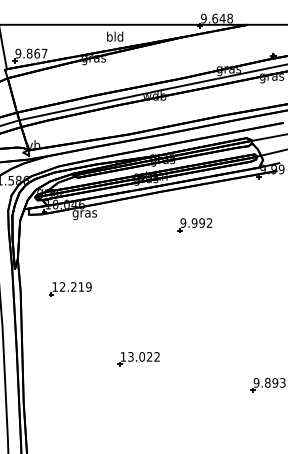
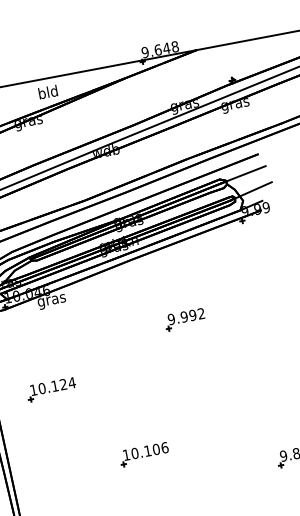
part: (194, 225) -> (184, 319), moved
text: (75, 286) -> (56, 385), 12.219 -> 10.124
text: (144, 356) -> (150, 450), 13.022 -> 10.106

